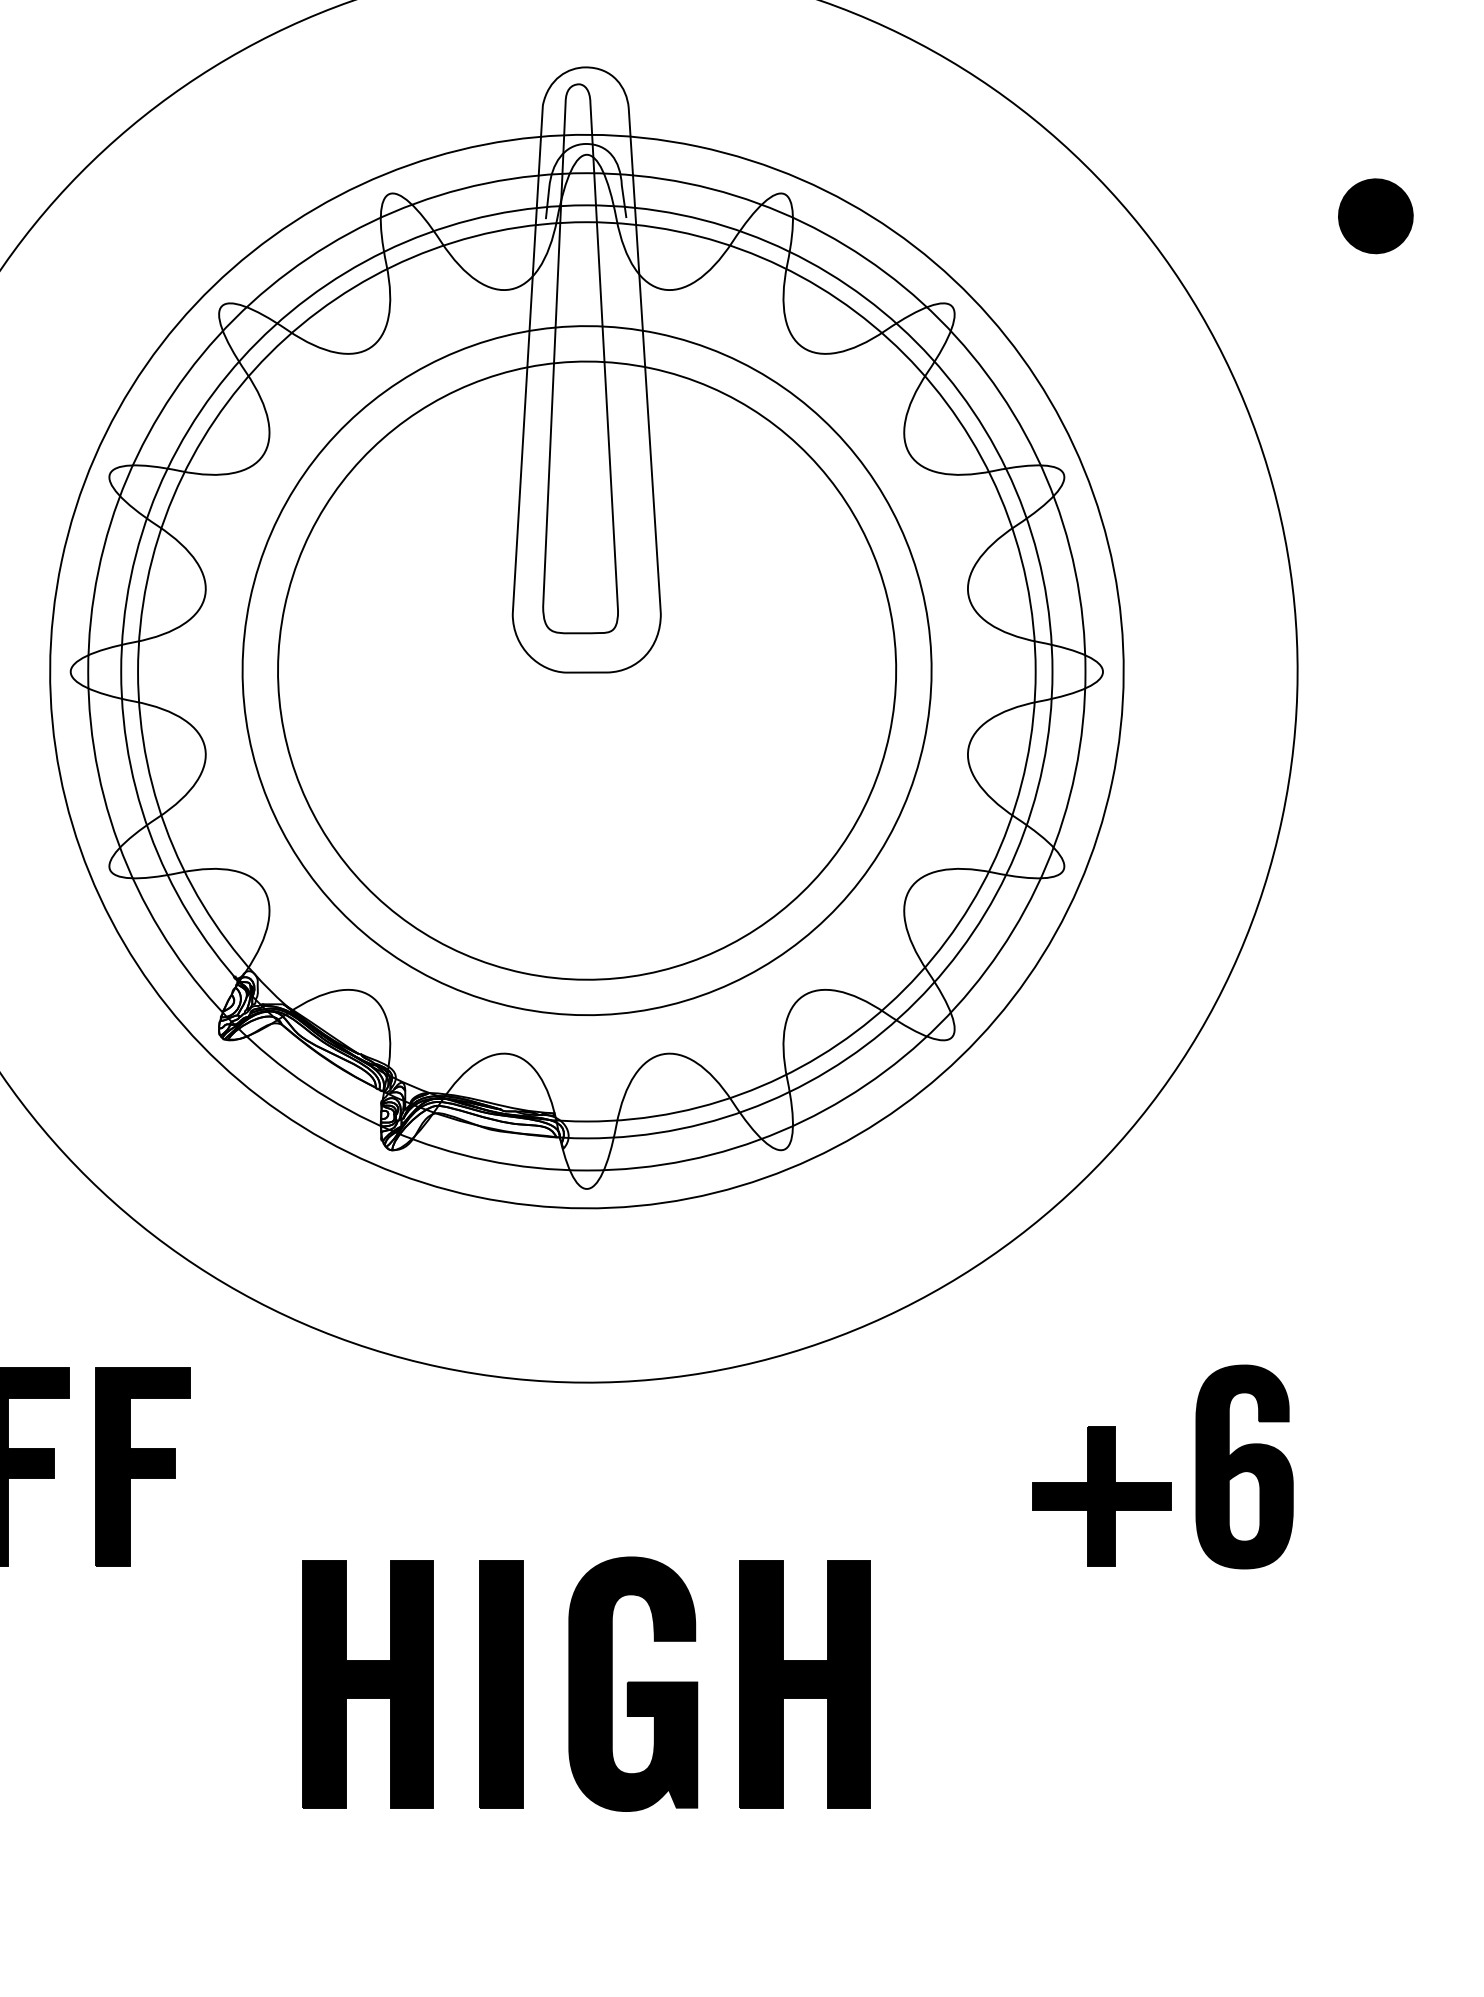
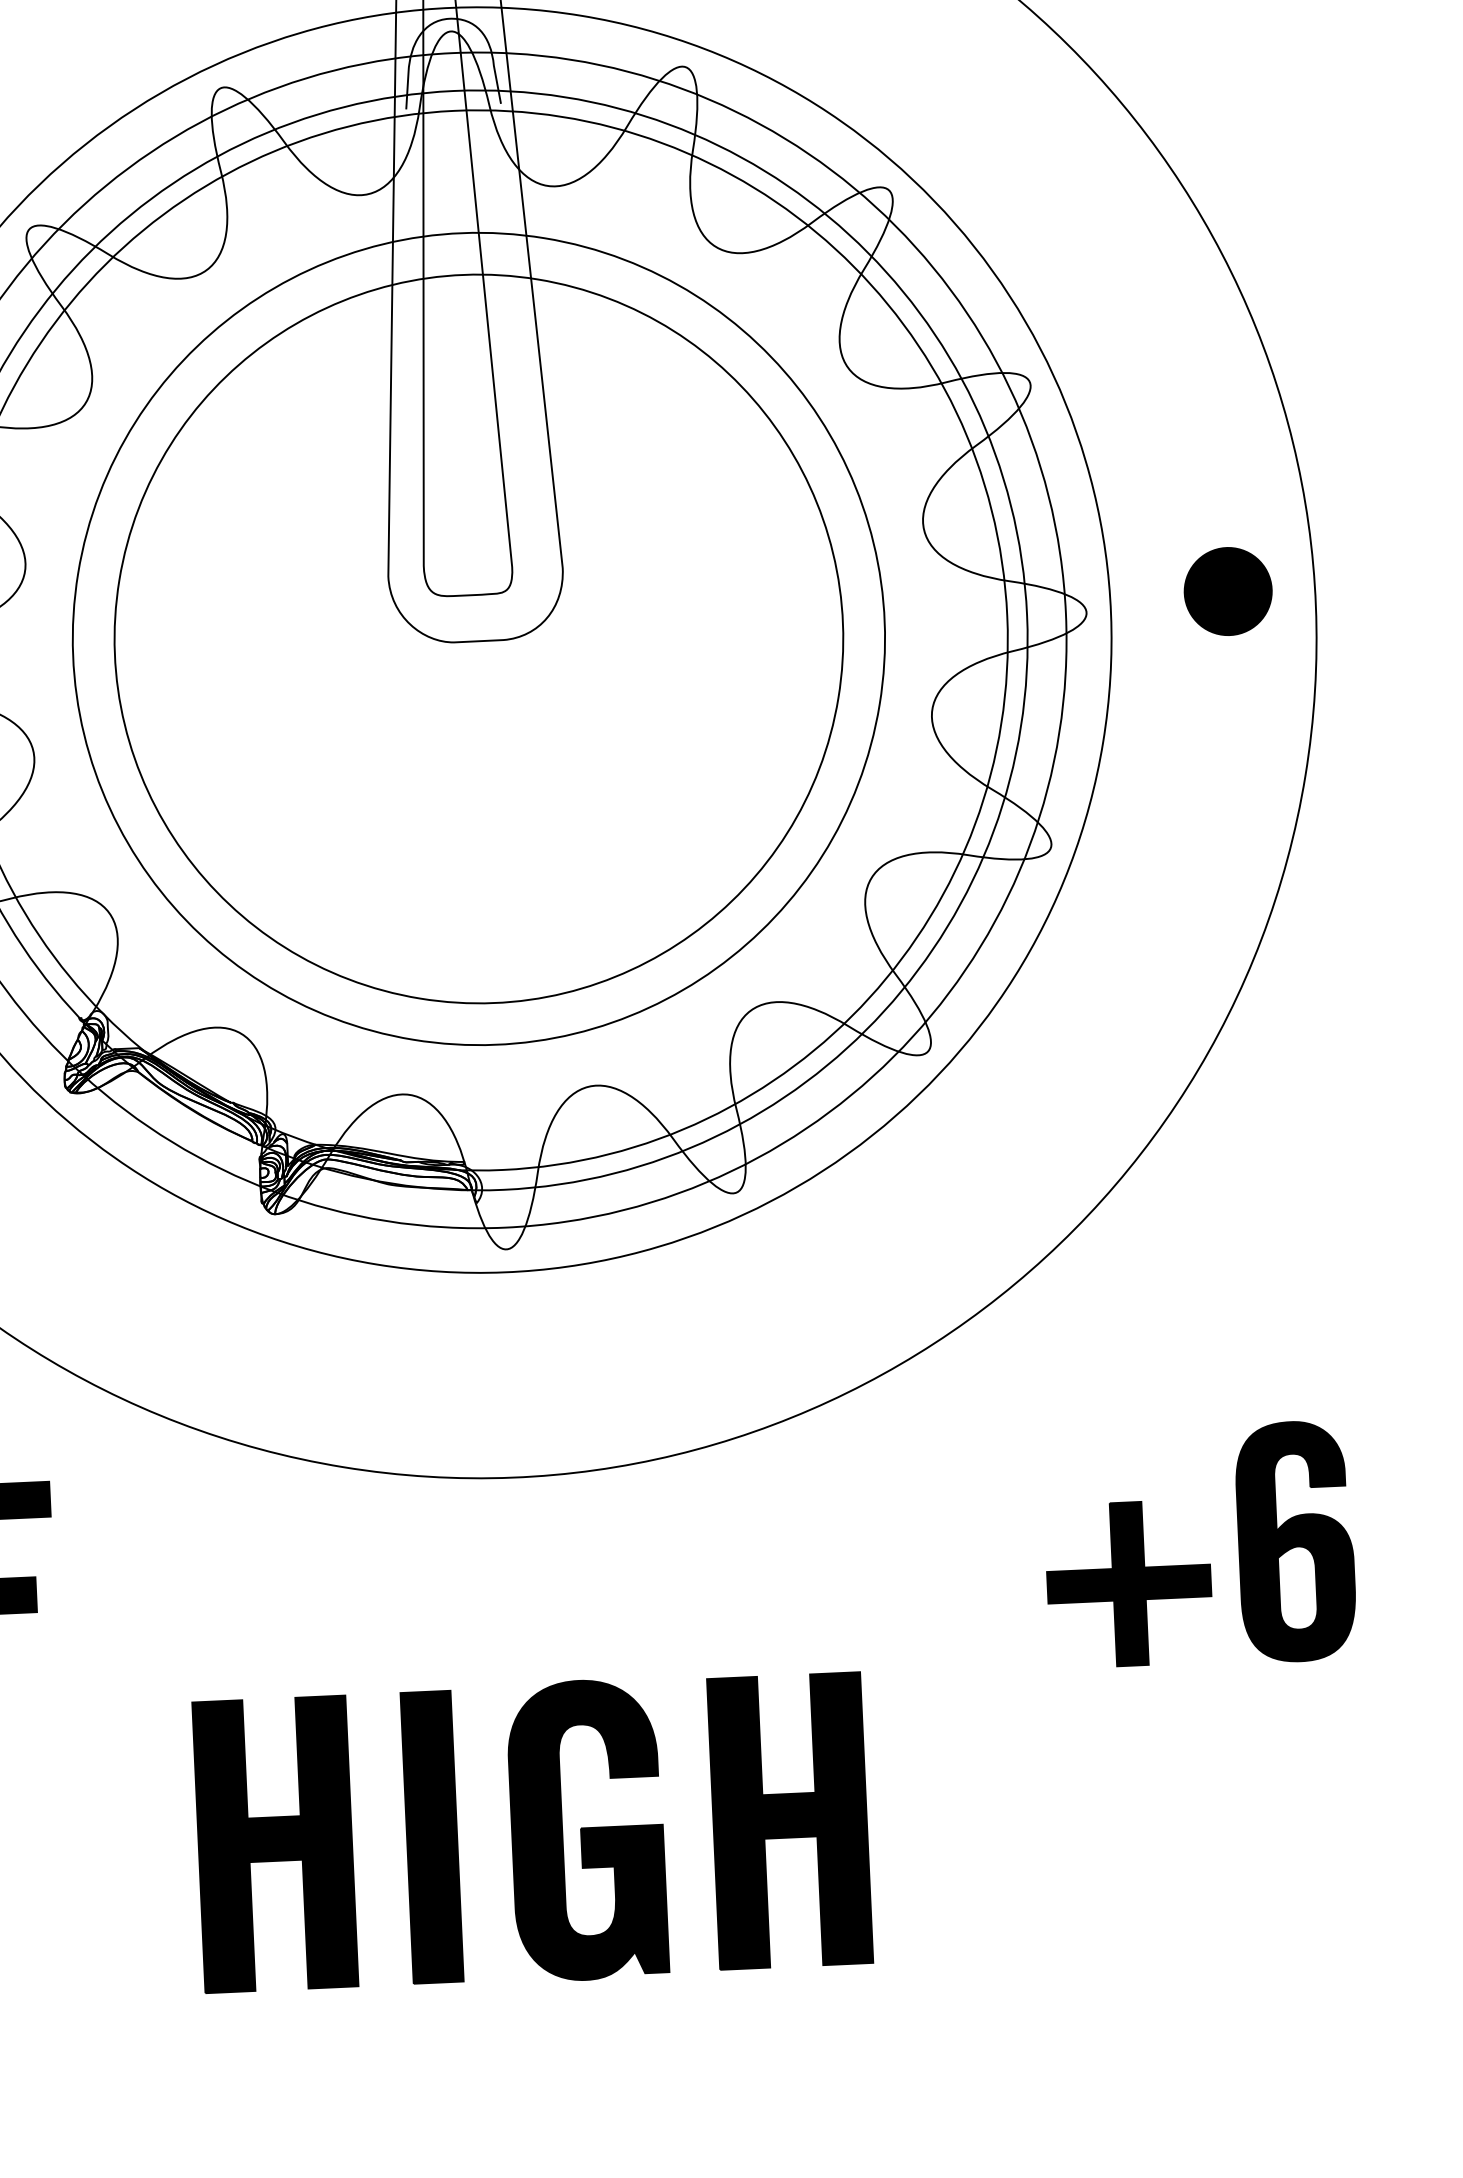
part: (1375, 216) -> (1227, 591), moved

